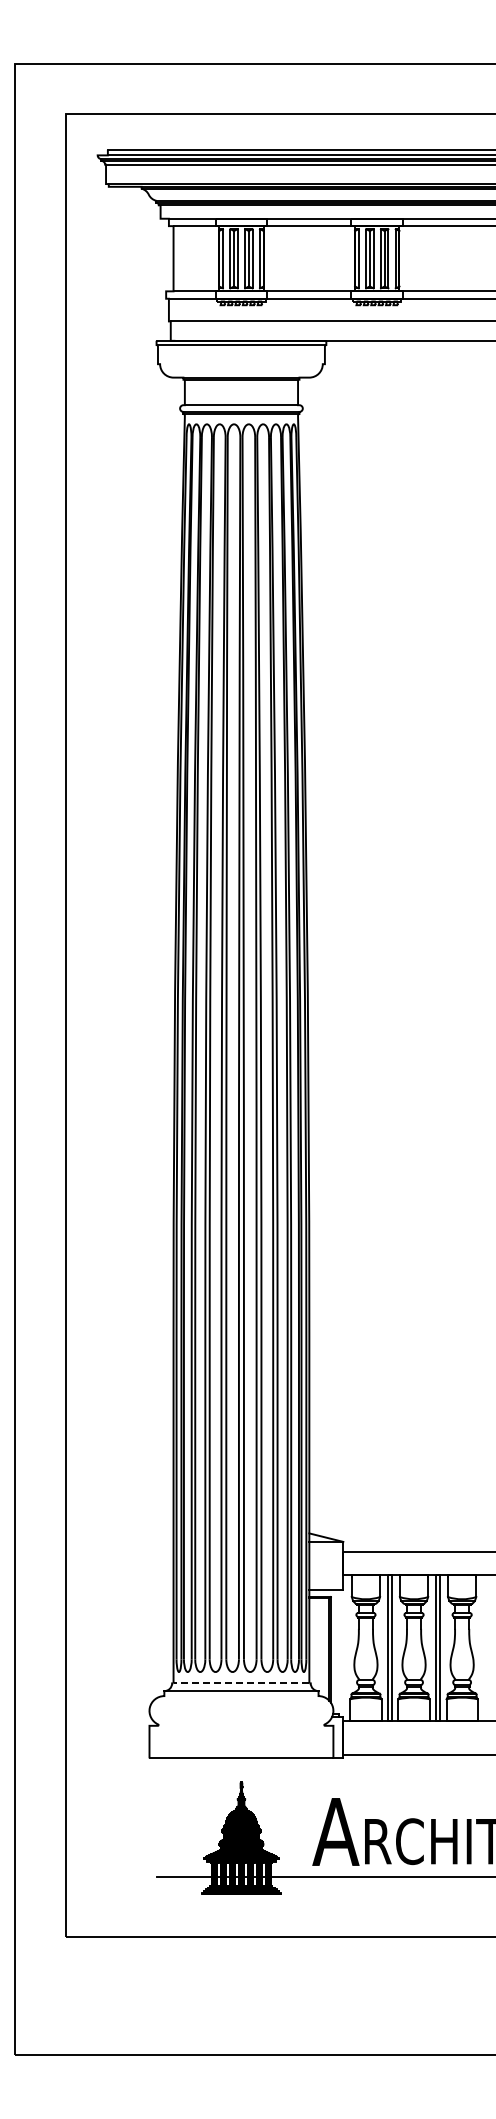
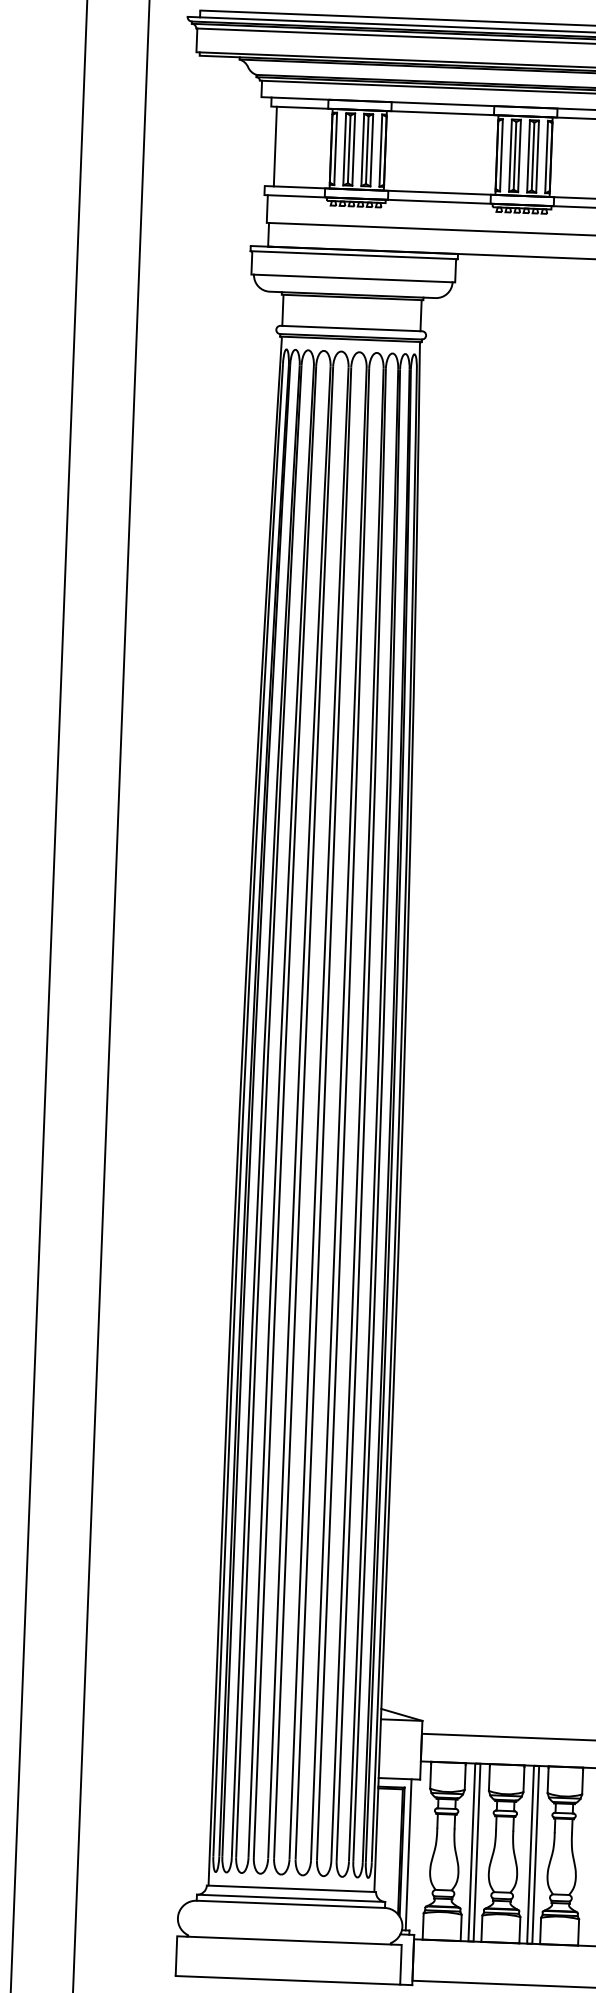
line: (241, 364) -> (353, 278), added
line: (336, 1651) -> (408, 1854), added
line: (241, 1683) -> (291, 1888), dashed -> solid
line: (241, 1696) -> (290, 1904), added
line: (241, 1725) -> (289, 1940), added

